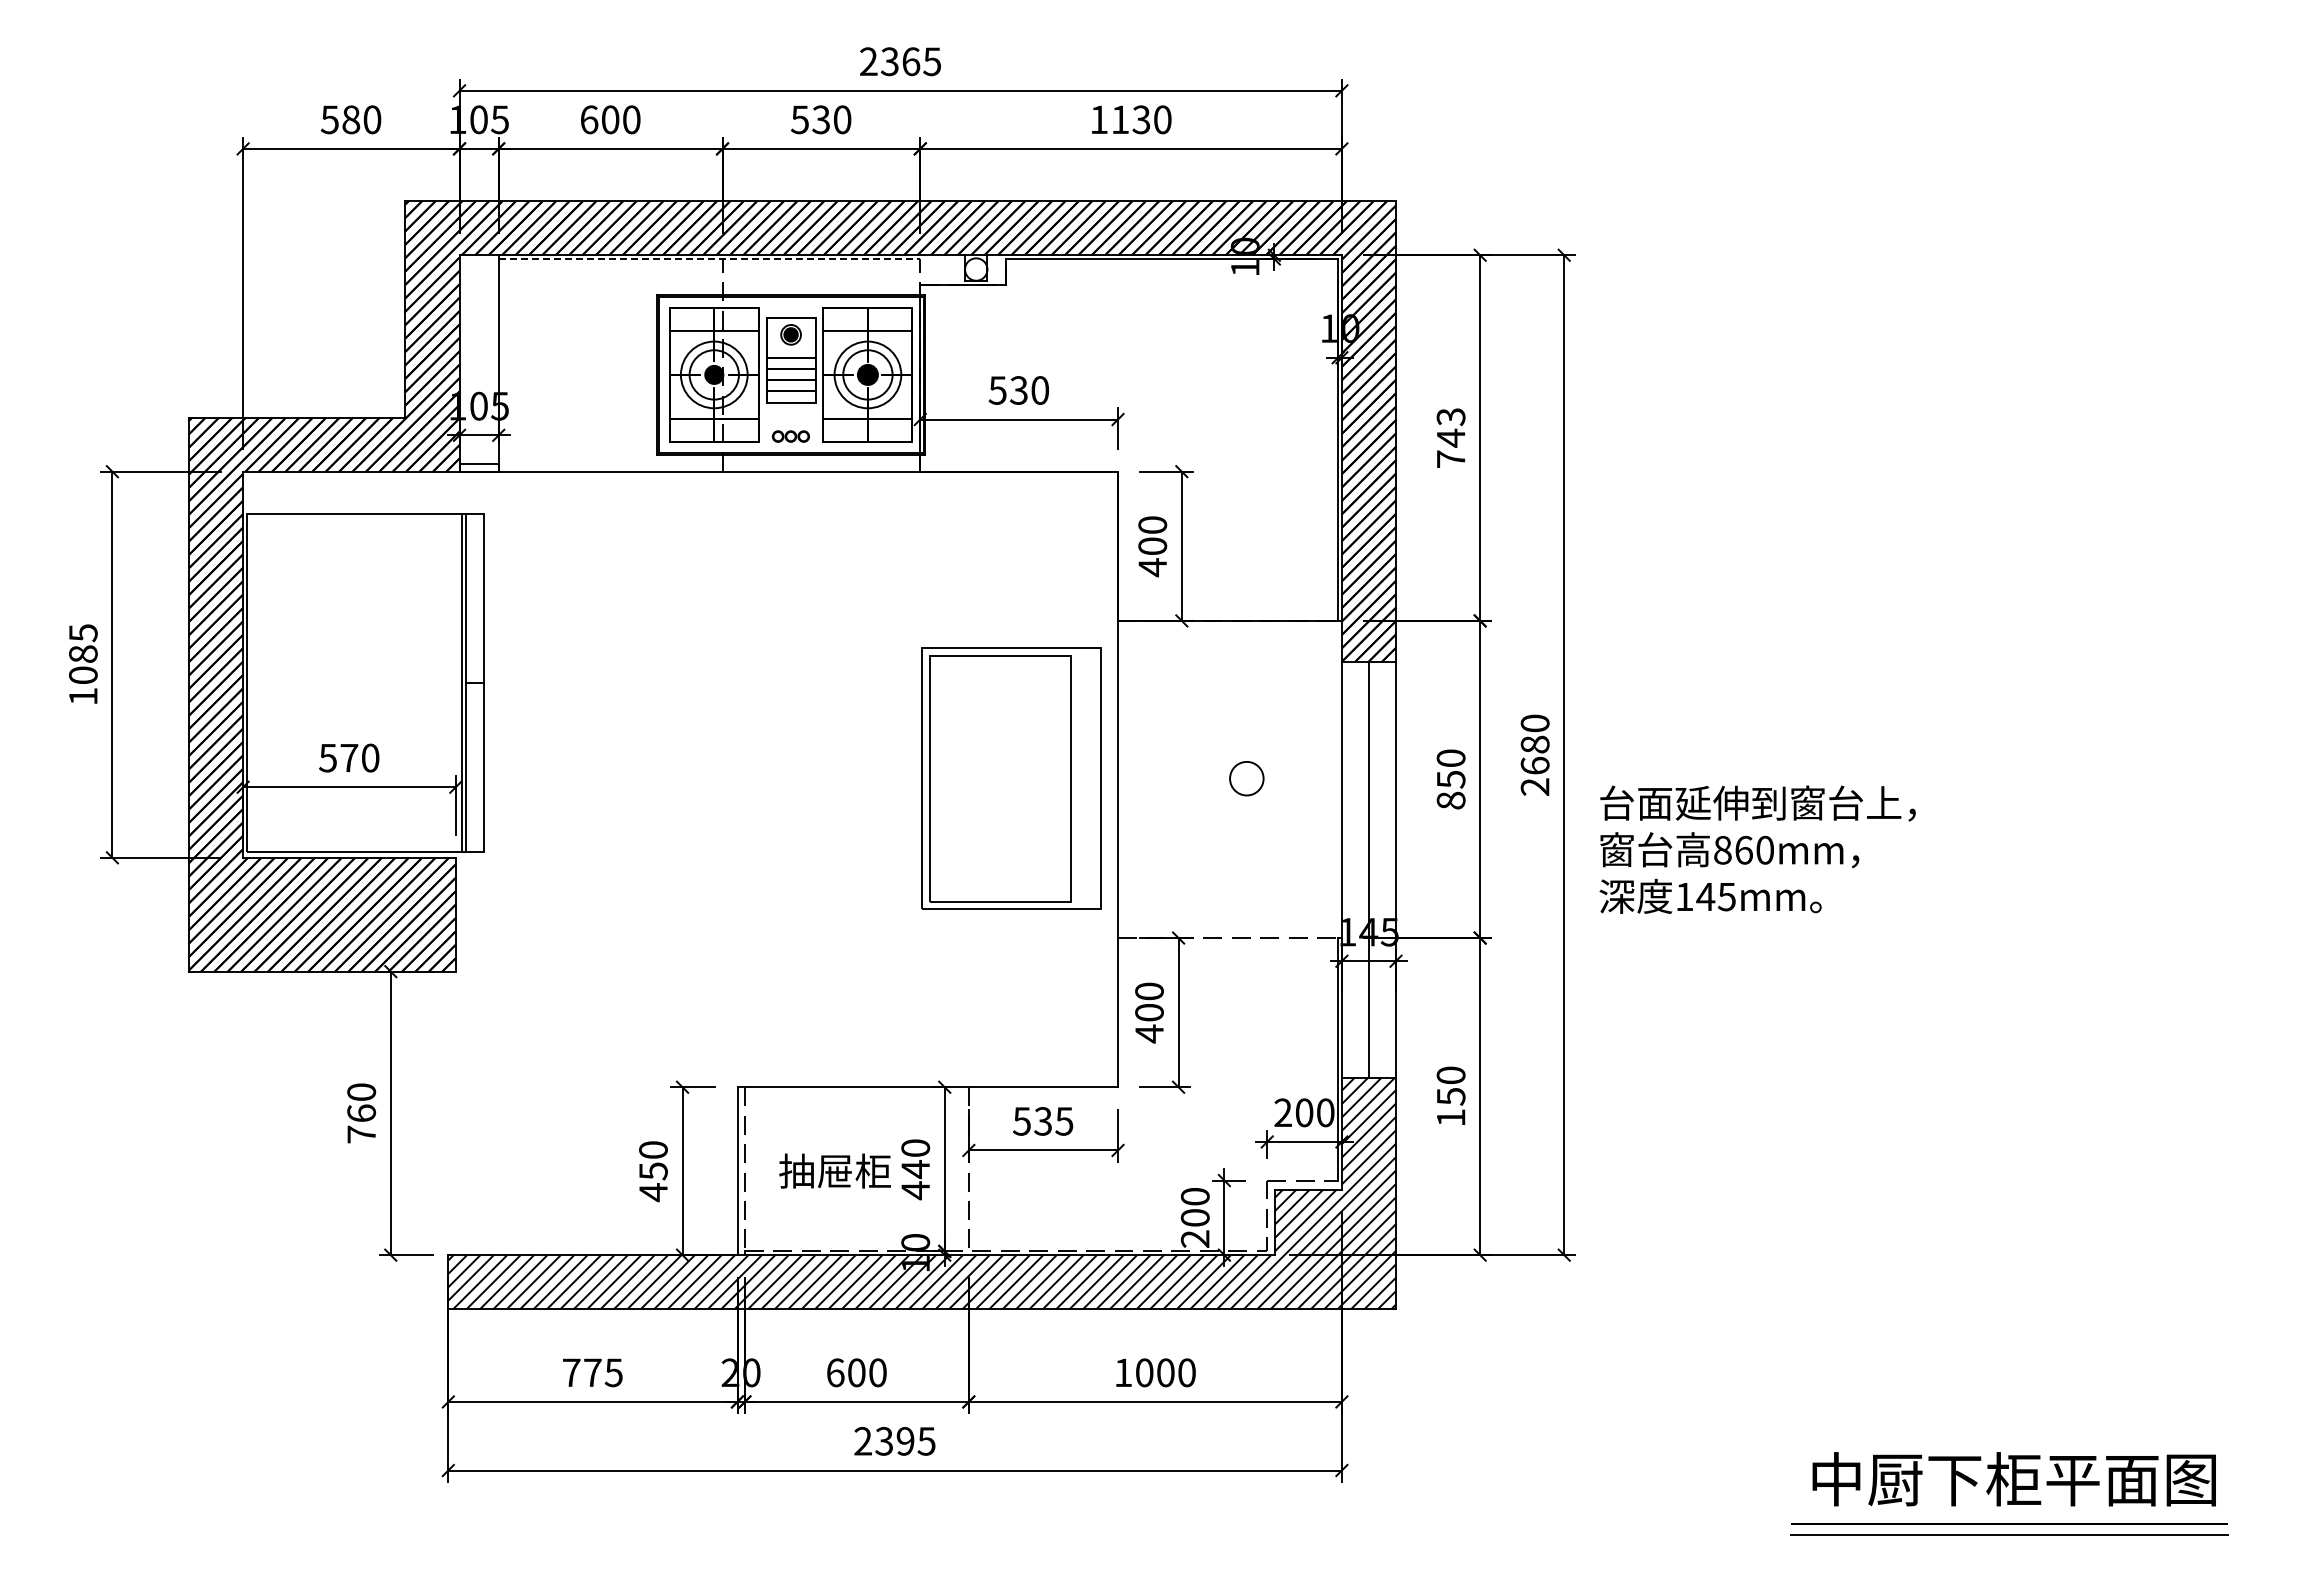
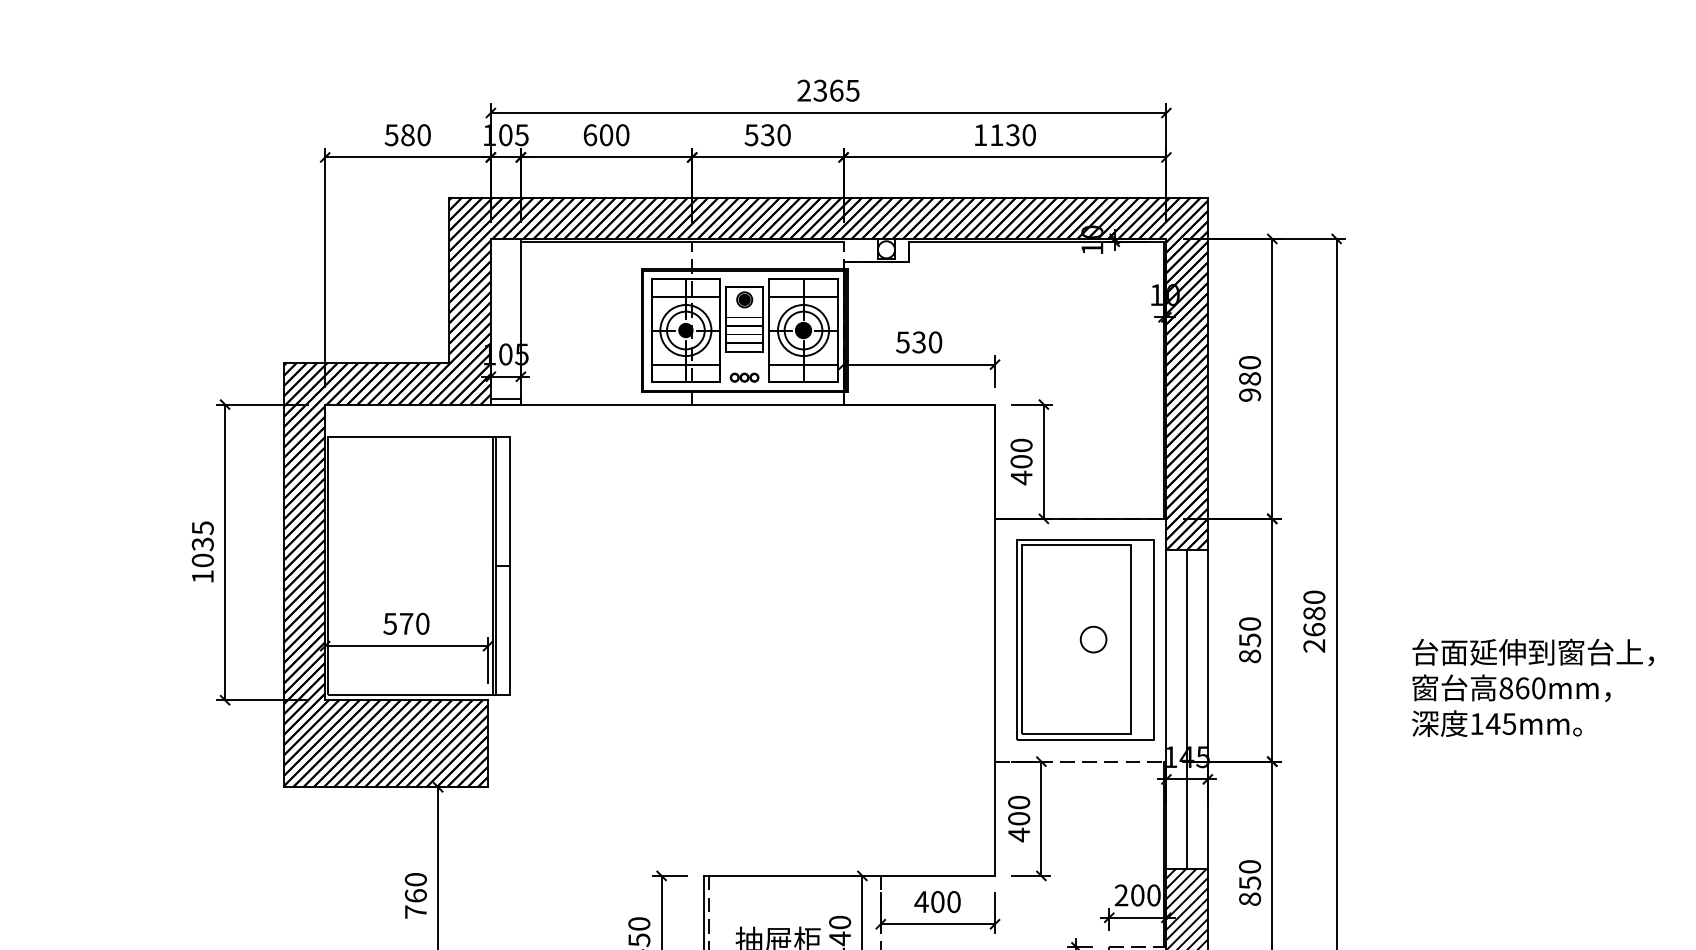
line: (709, 259) -> (682, 242), dashed -> solid
text: (1450, 438) -> (1249, 379), 743 -> 980
text: (83, 654) -> (202, 544), 1085 -> 1035
part: (1011, 778) -> (1084, 639), moved
text: (1757, 849) -> (1532, 687), moved
text: (1450, 1117) -> (1249, 899), 150 -> 850
text: (1042, 1121) -> (937, 902), 535 -> 400

